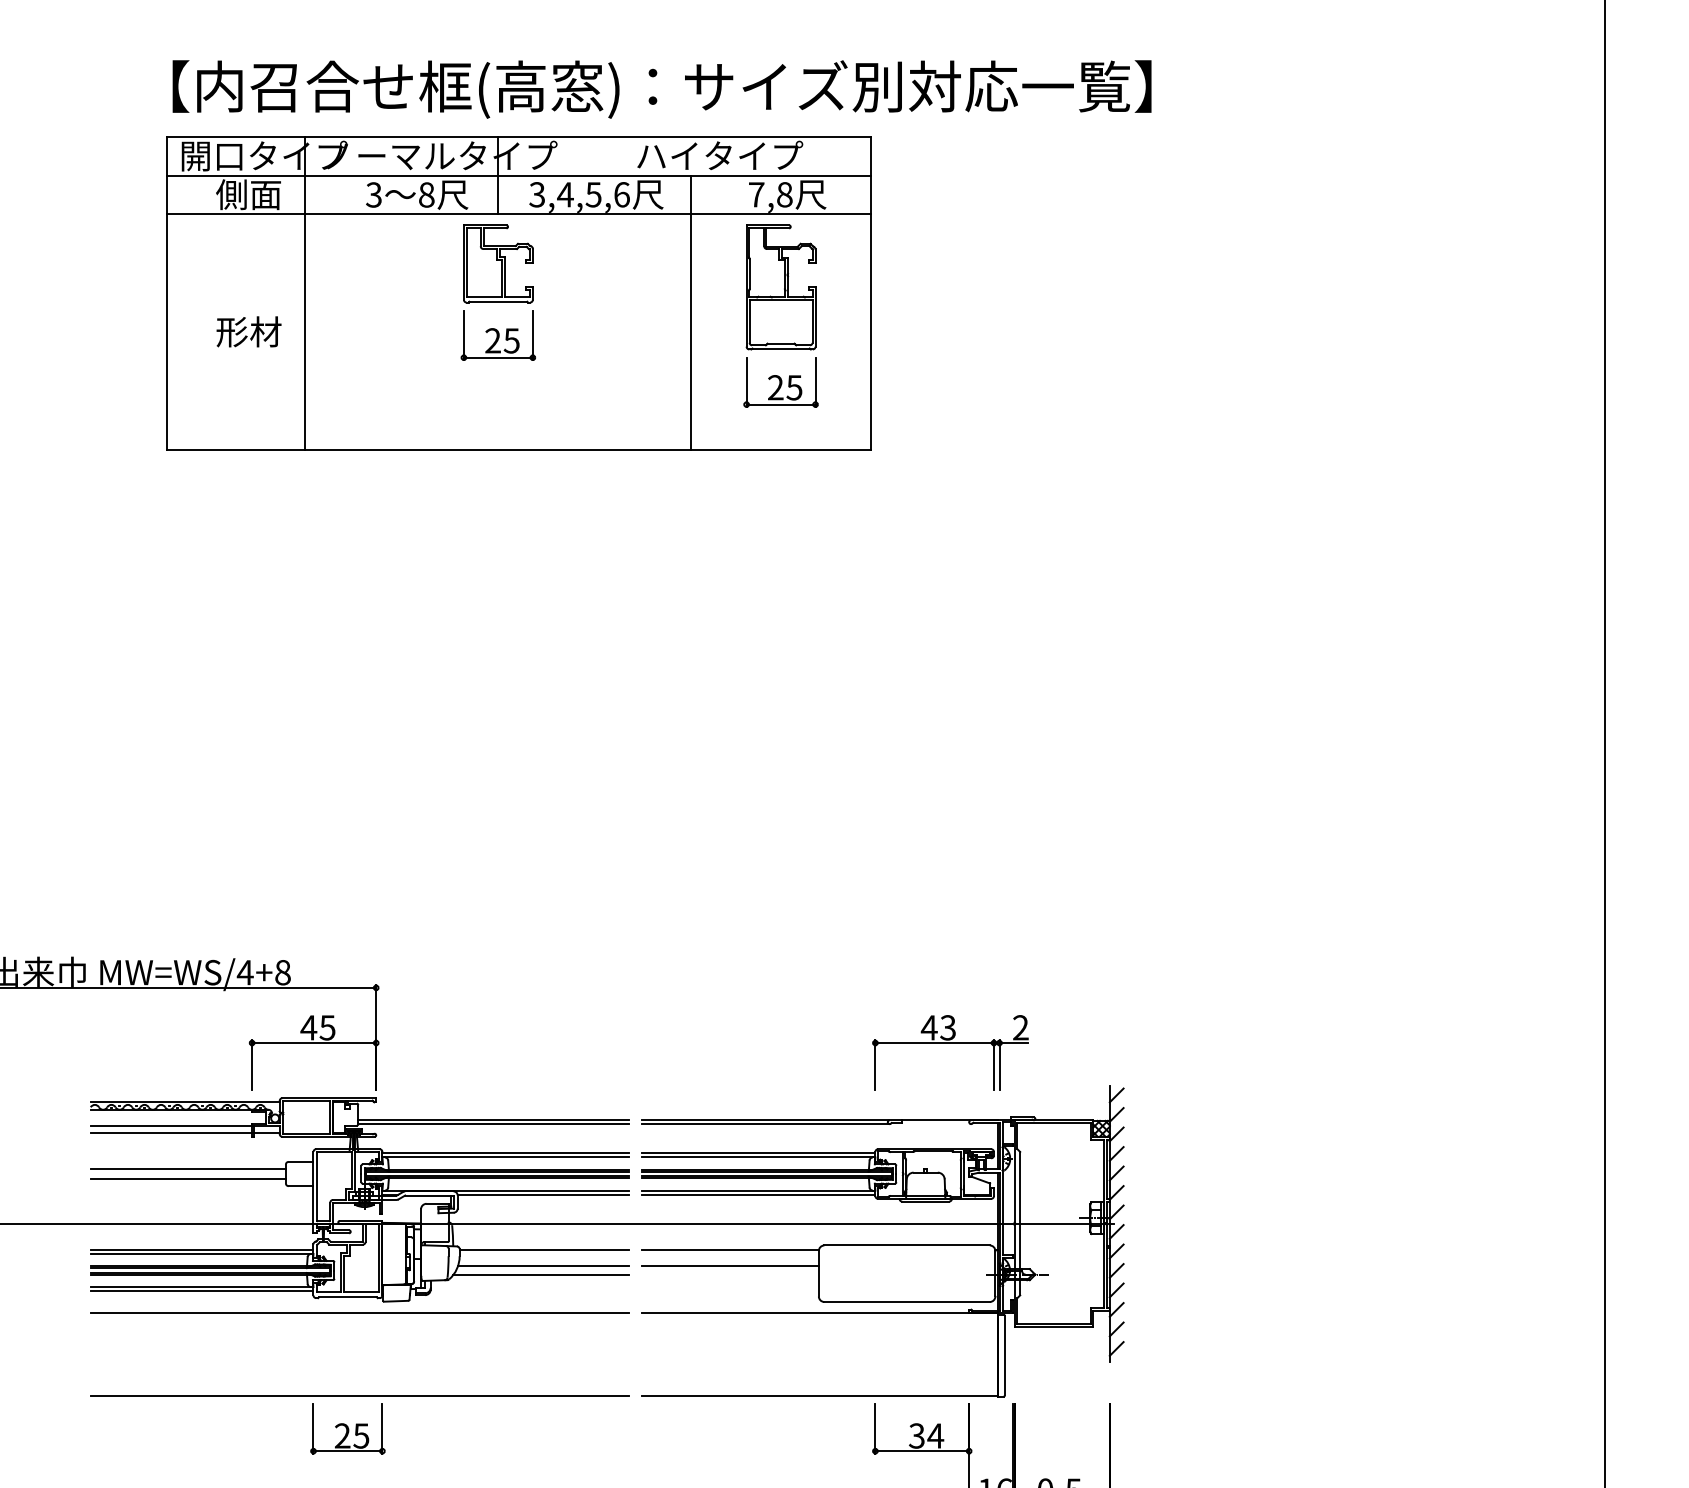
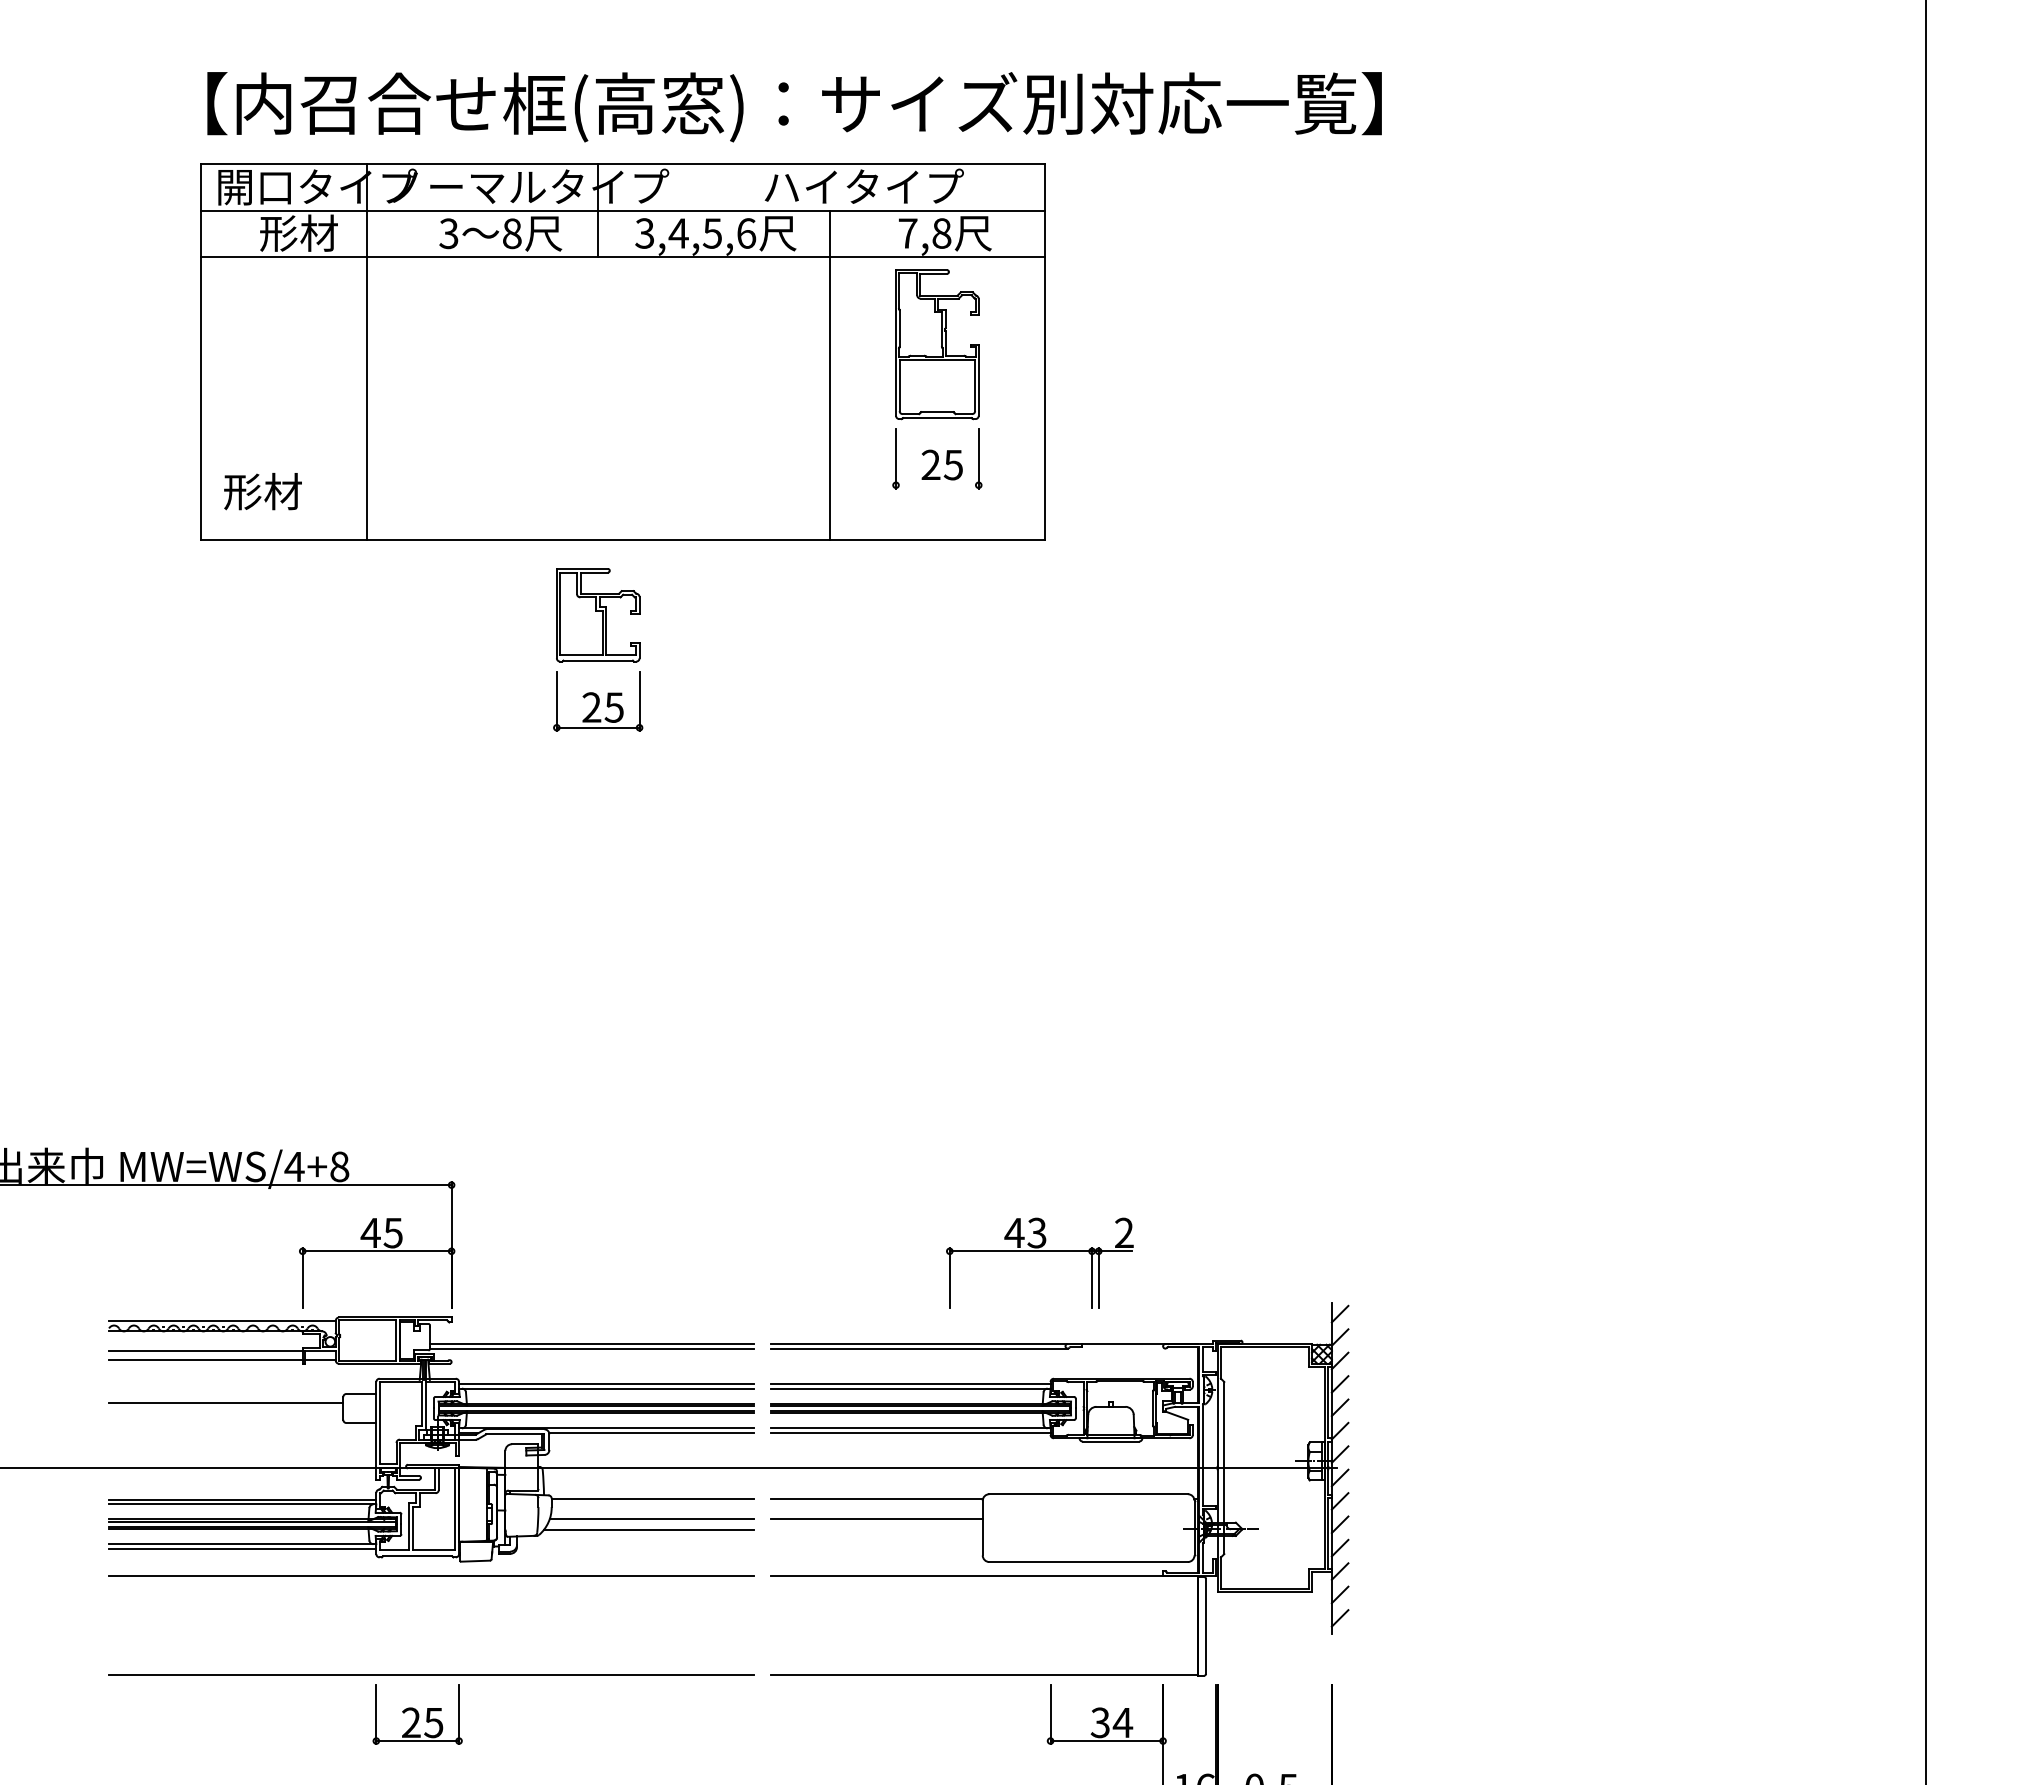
text: (248, 194) -> (298, 233), 側面 -> 形材
part: (497, 292) -> (597, 649), moved
text: (248, 331) -> (262, 491), moved
line: (780, 404) -> (936, 485), removed
part: (950, 1043) -> (1039, 1251), moved
line: (187, 1178) -> (225, 1413), removed

